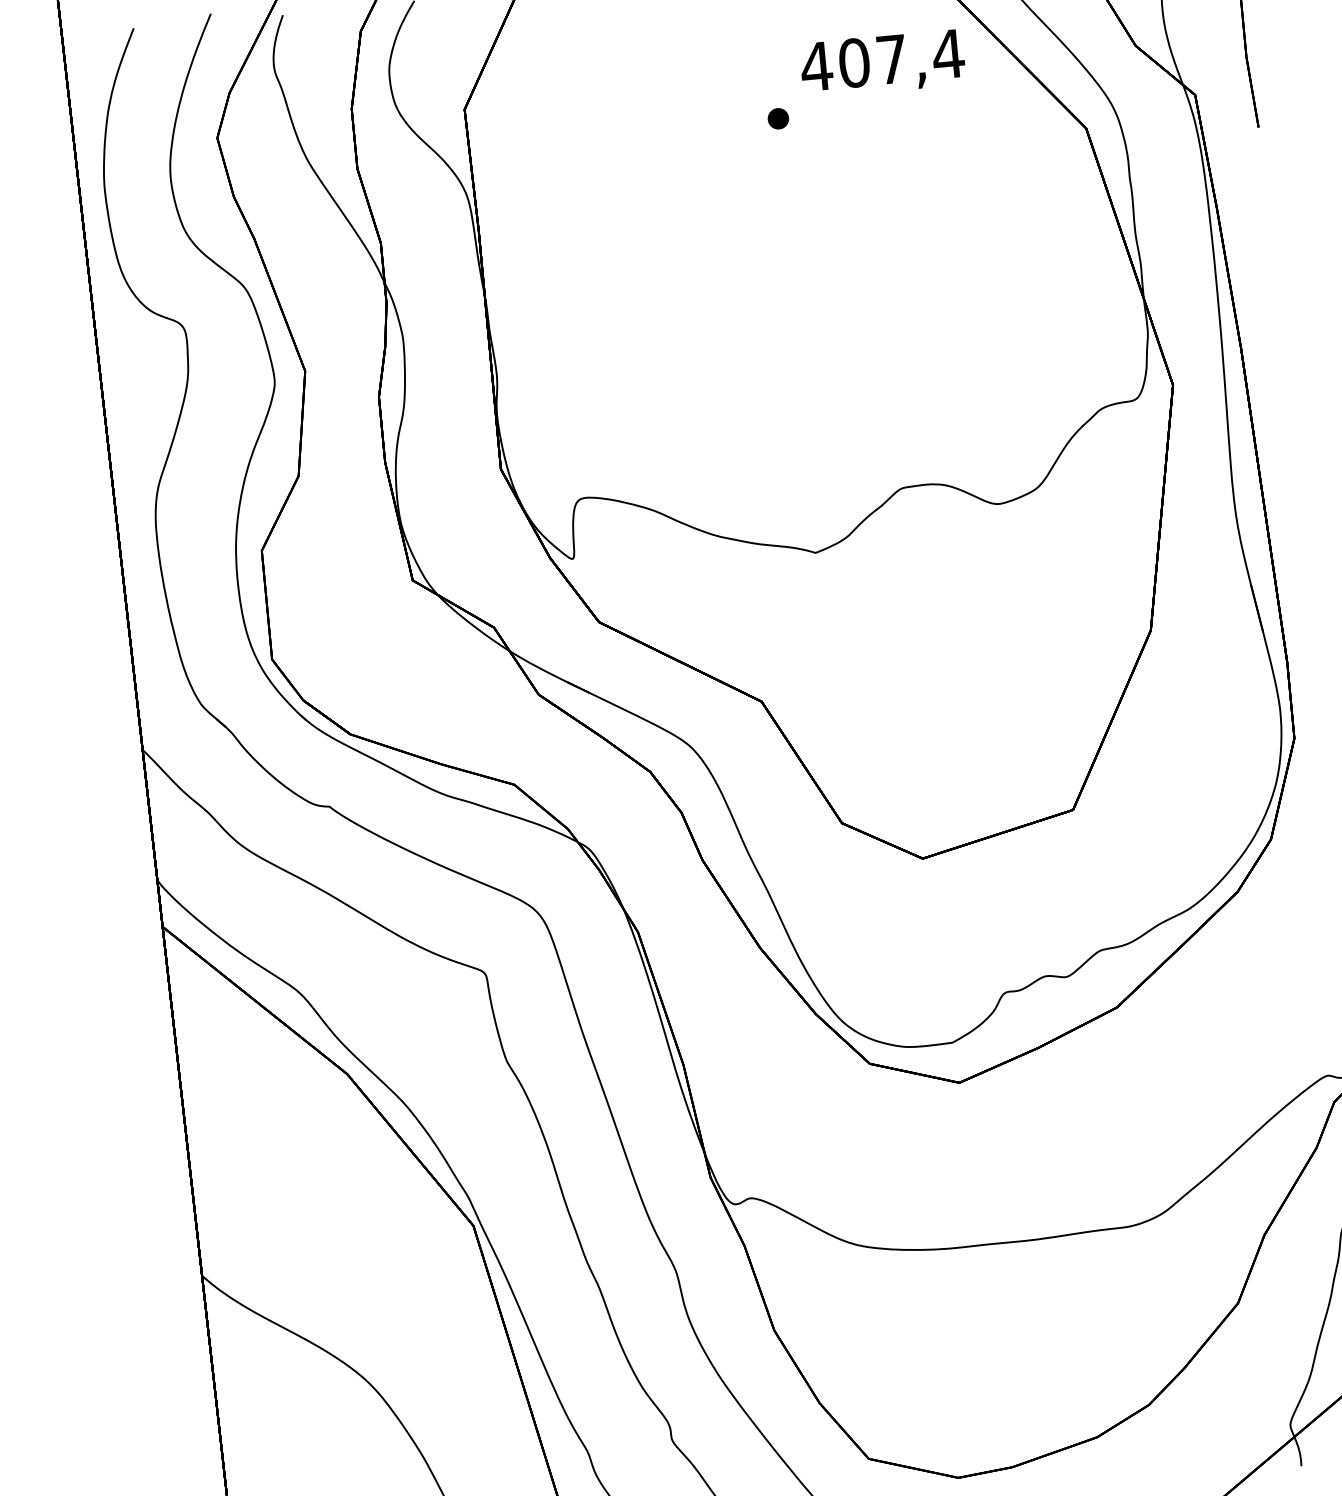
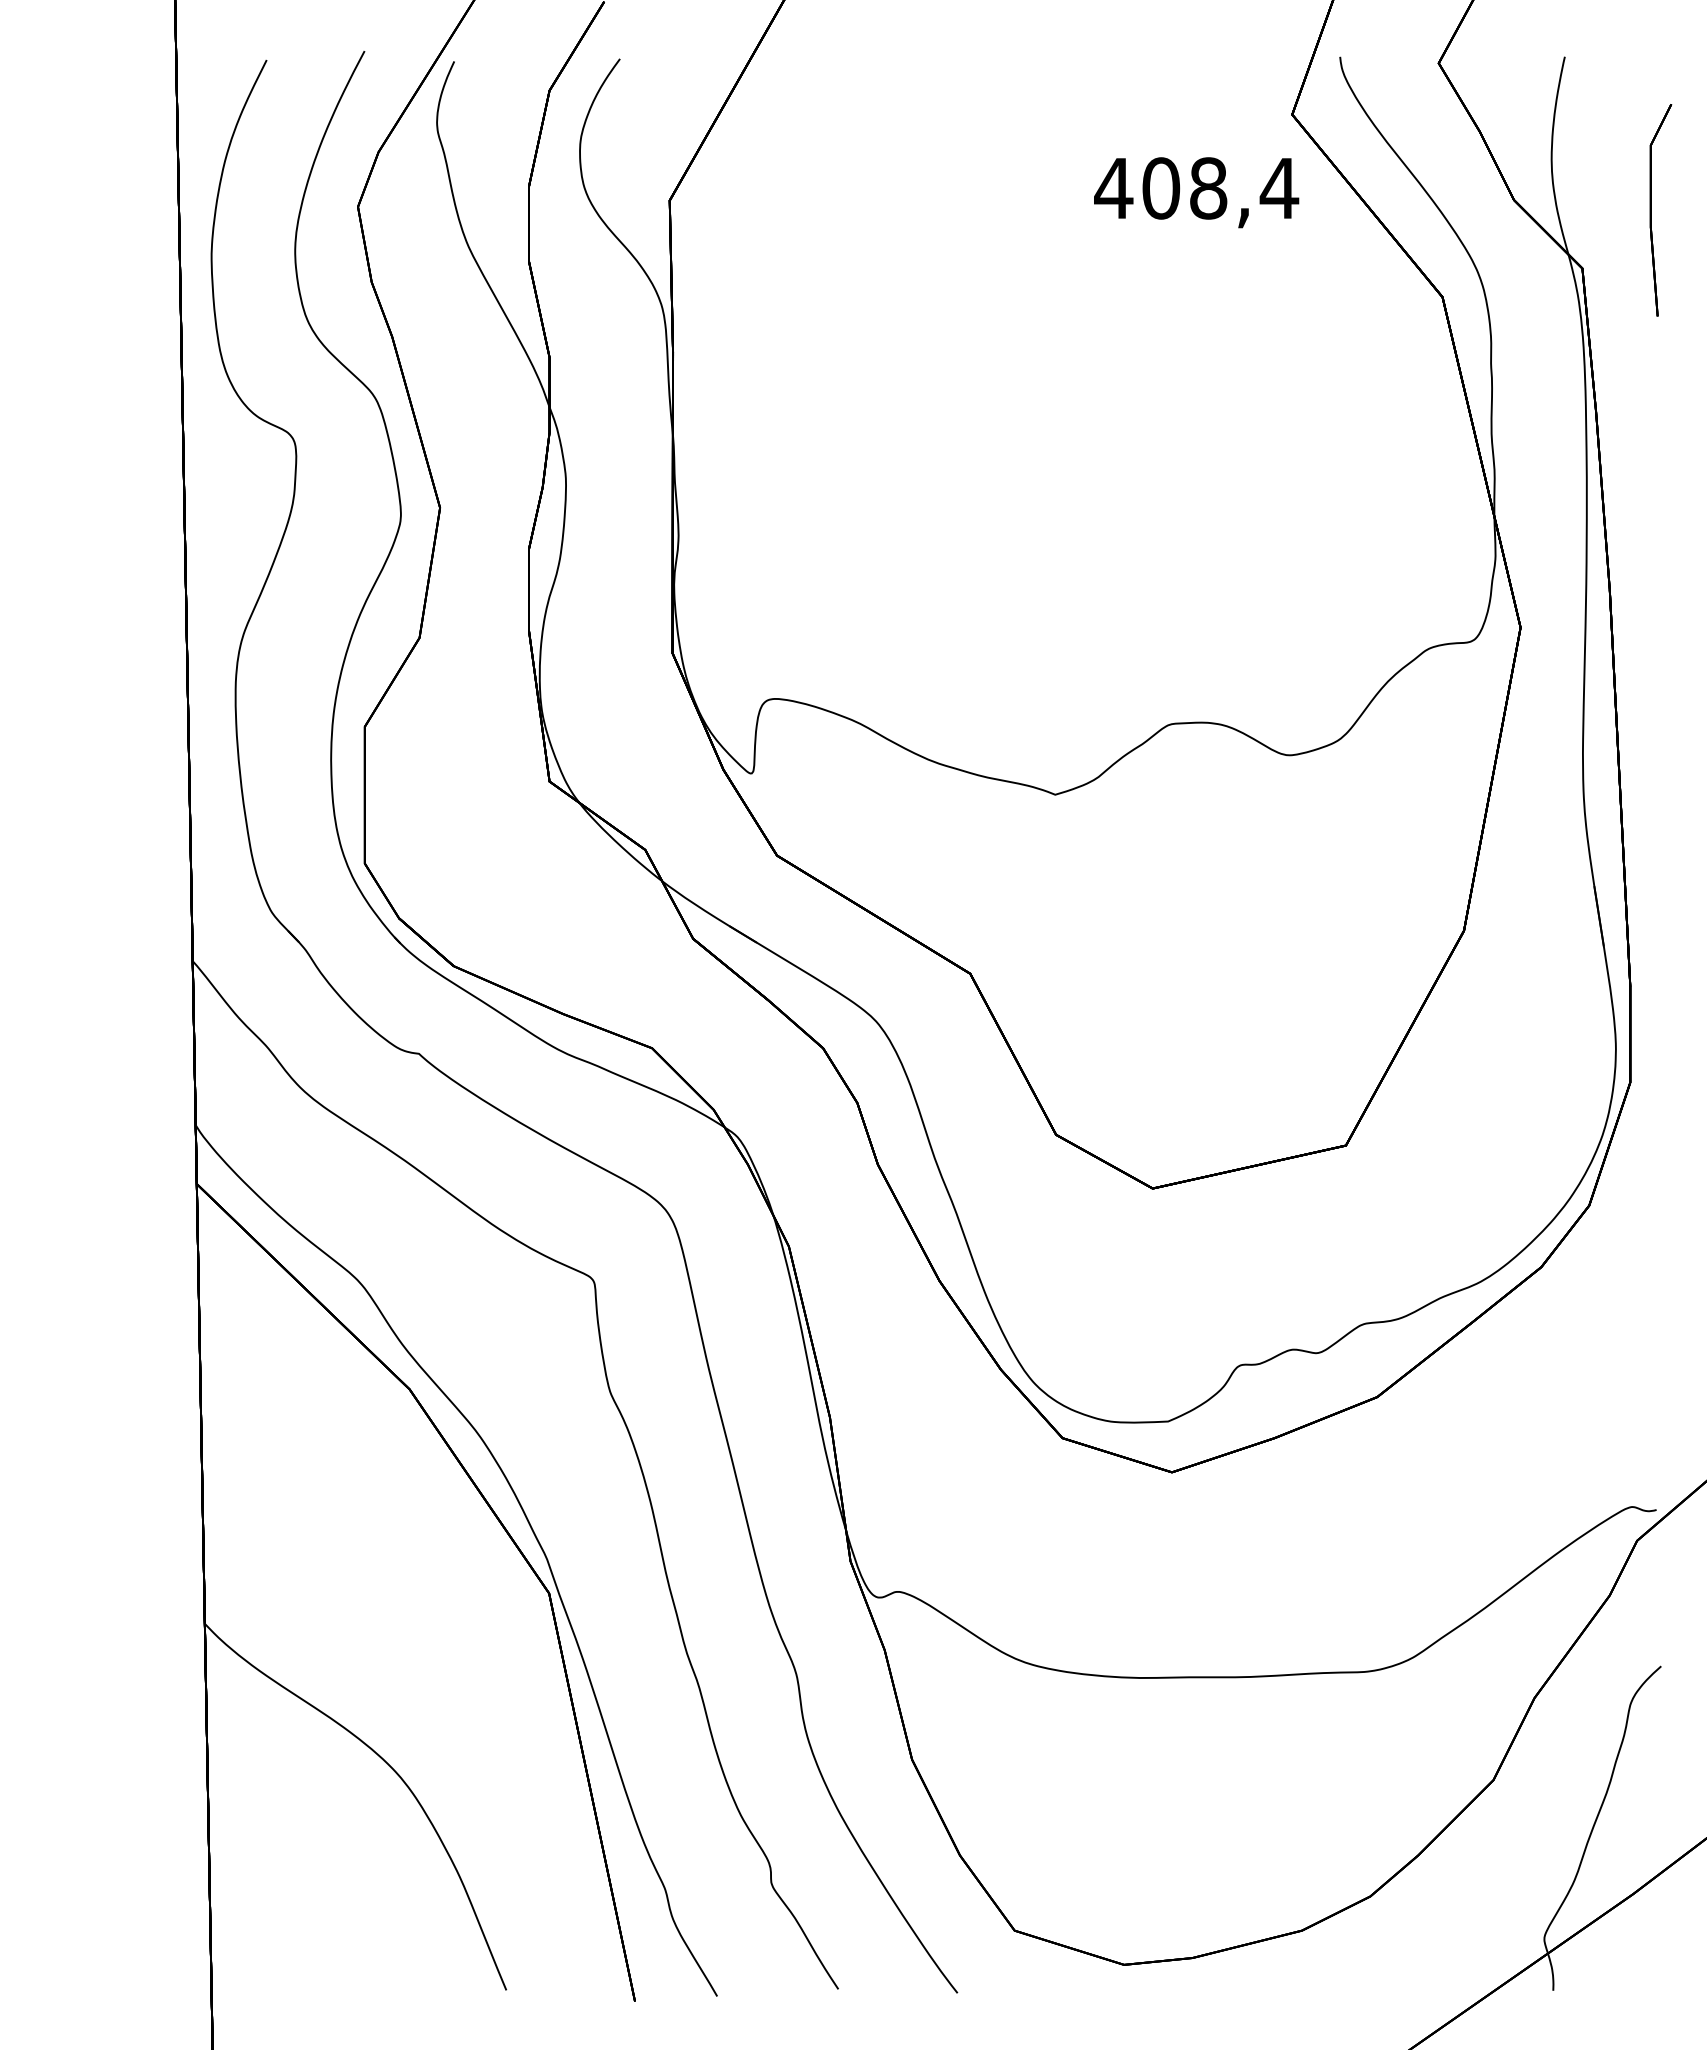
text: (891, 59) -> (1208, 188), 407,4 -> 408,4
part: (778, 118) -> (1059, 248), removed

